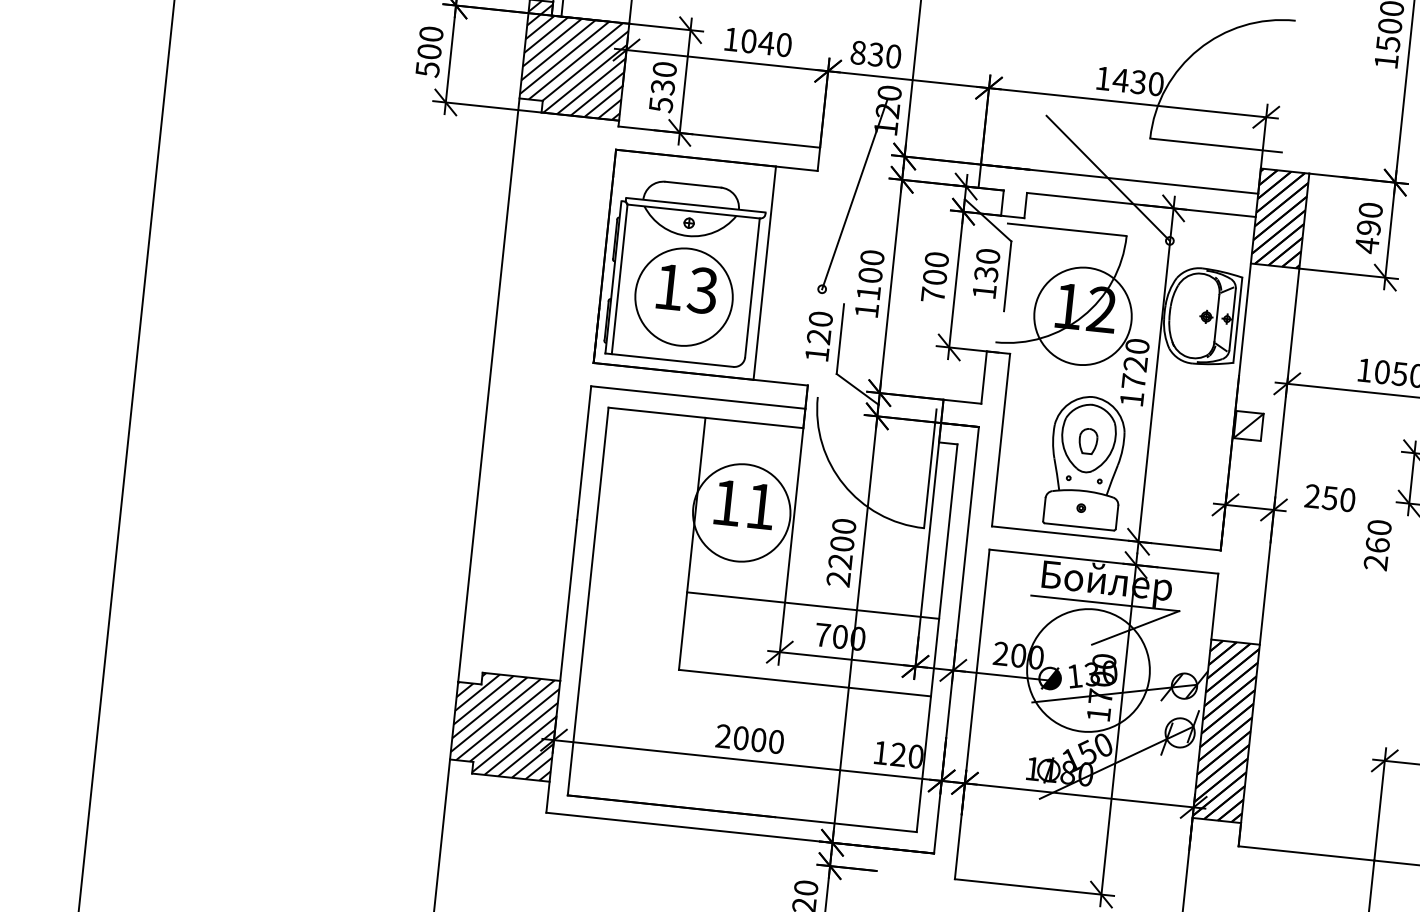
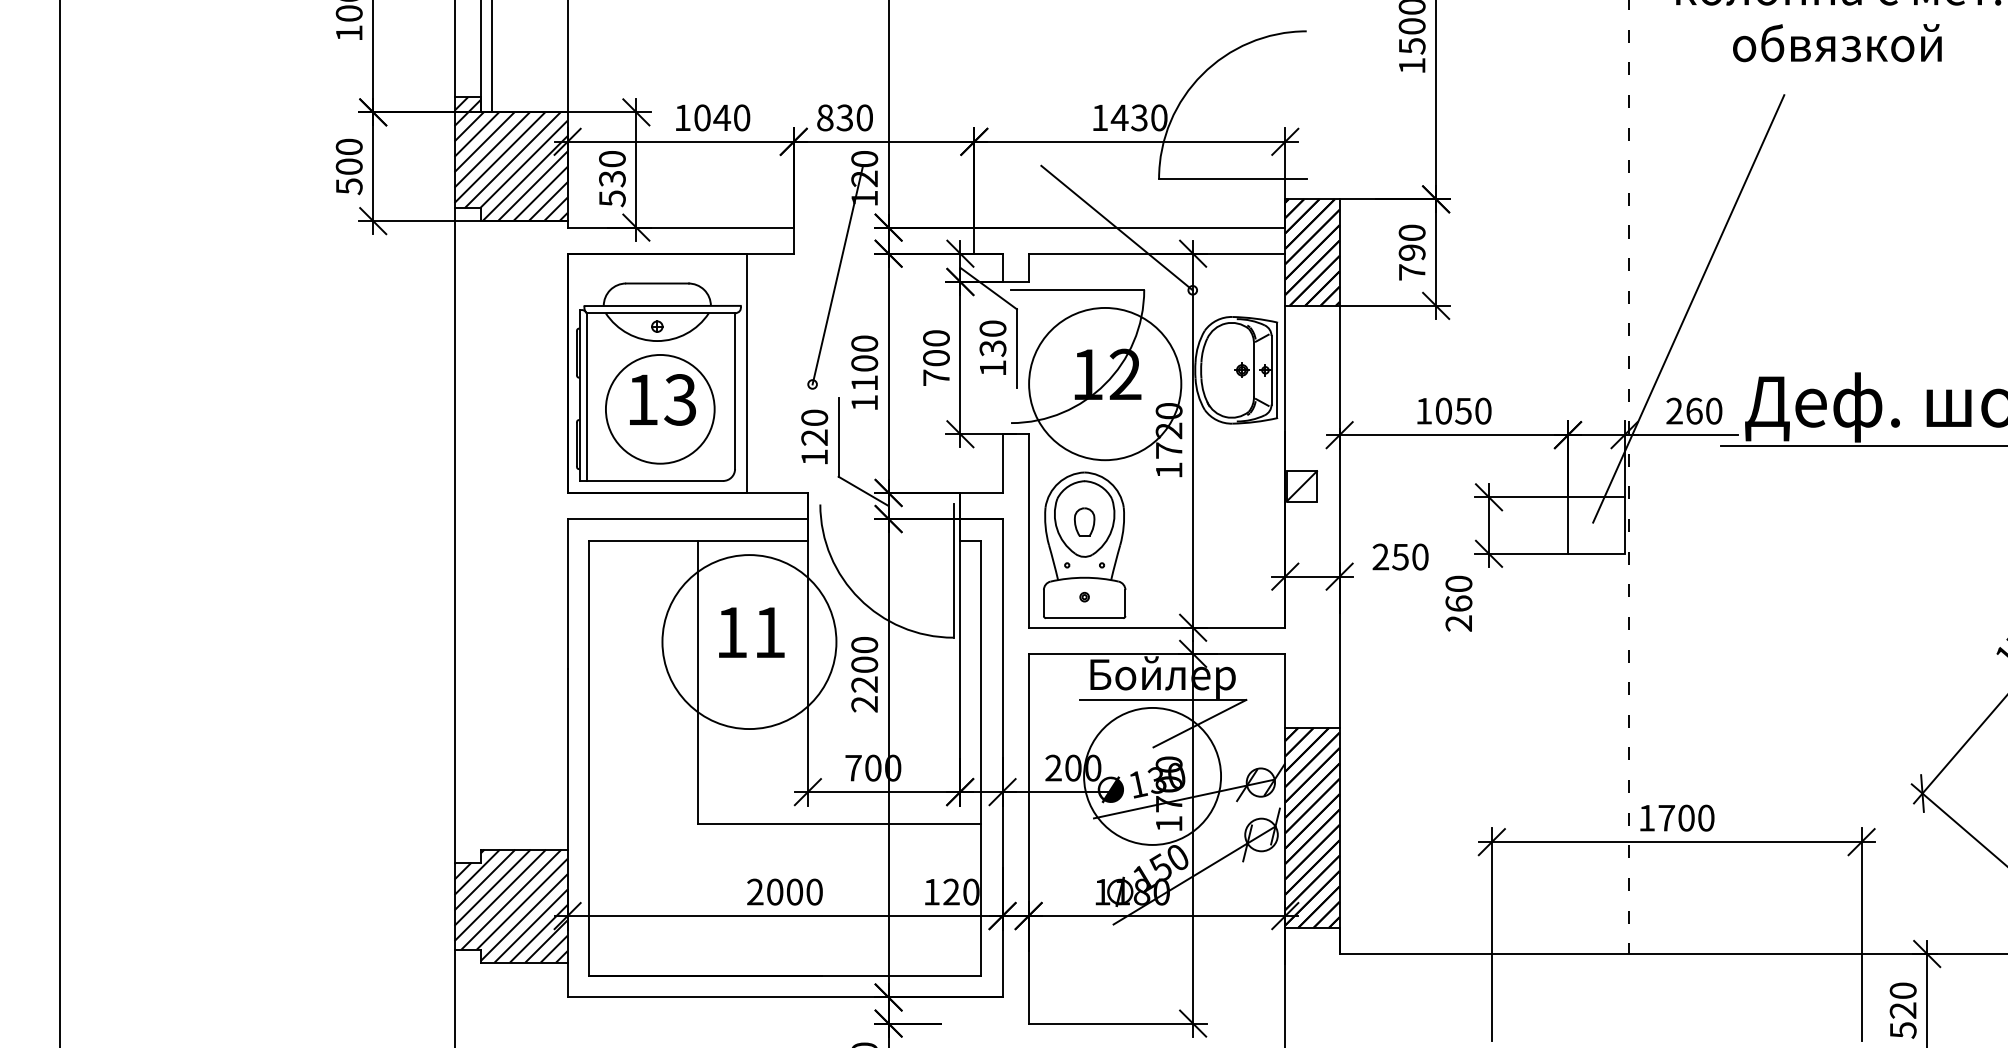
text: (1367, 245) -> (1412, 272), 490 -> 790
circle: (1082, 315) -> (1104, 383), size x1.4
part: (1086, 461) -> (1084, 544), moved
circle: (741, 512) -> (749, 641), size x1.6
line: (813, 605) -> (839, 736), removed

